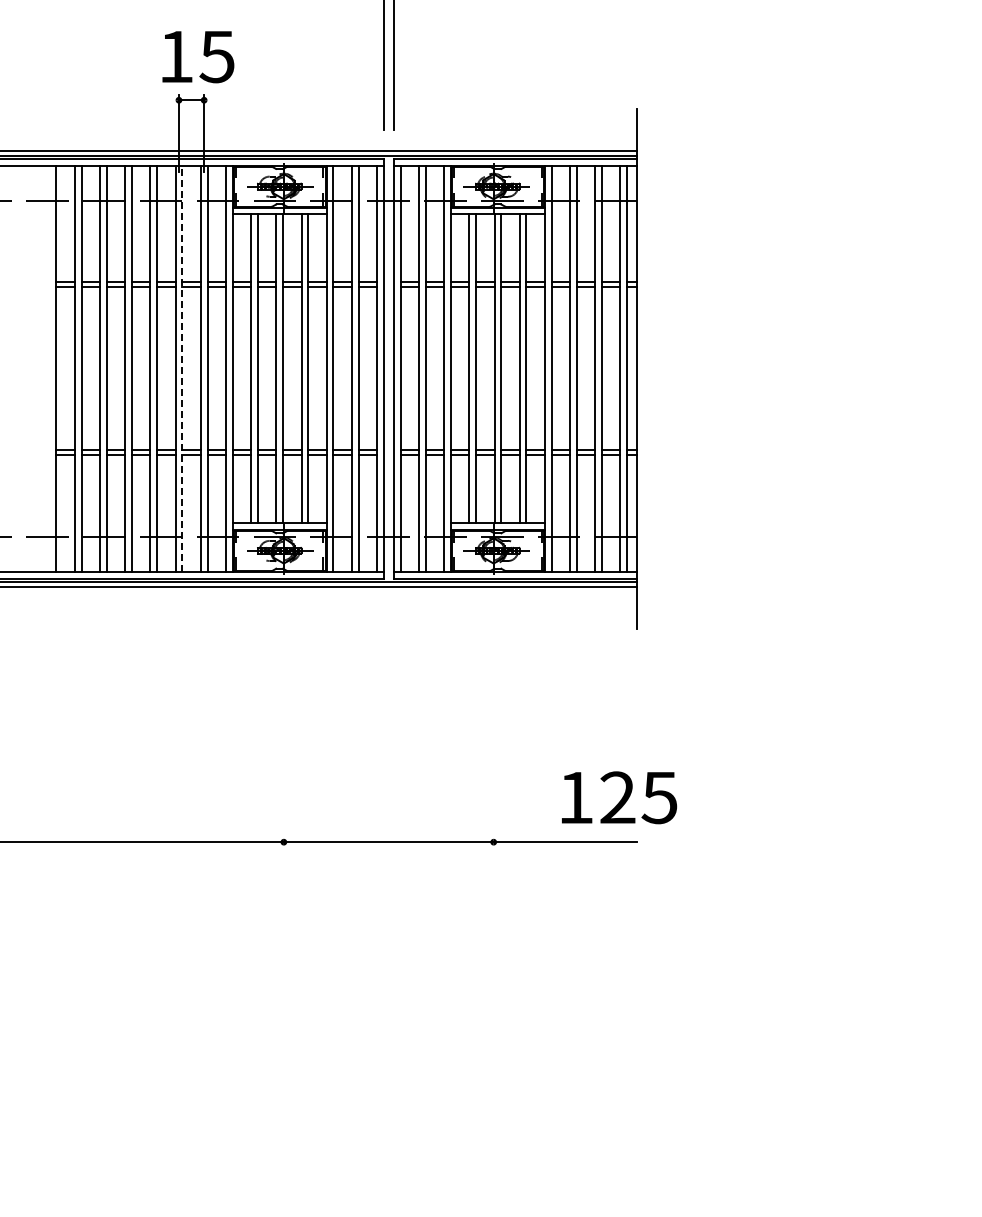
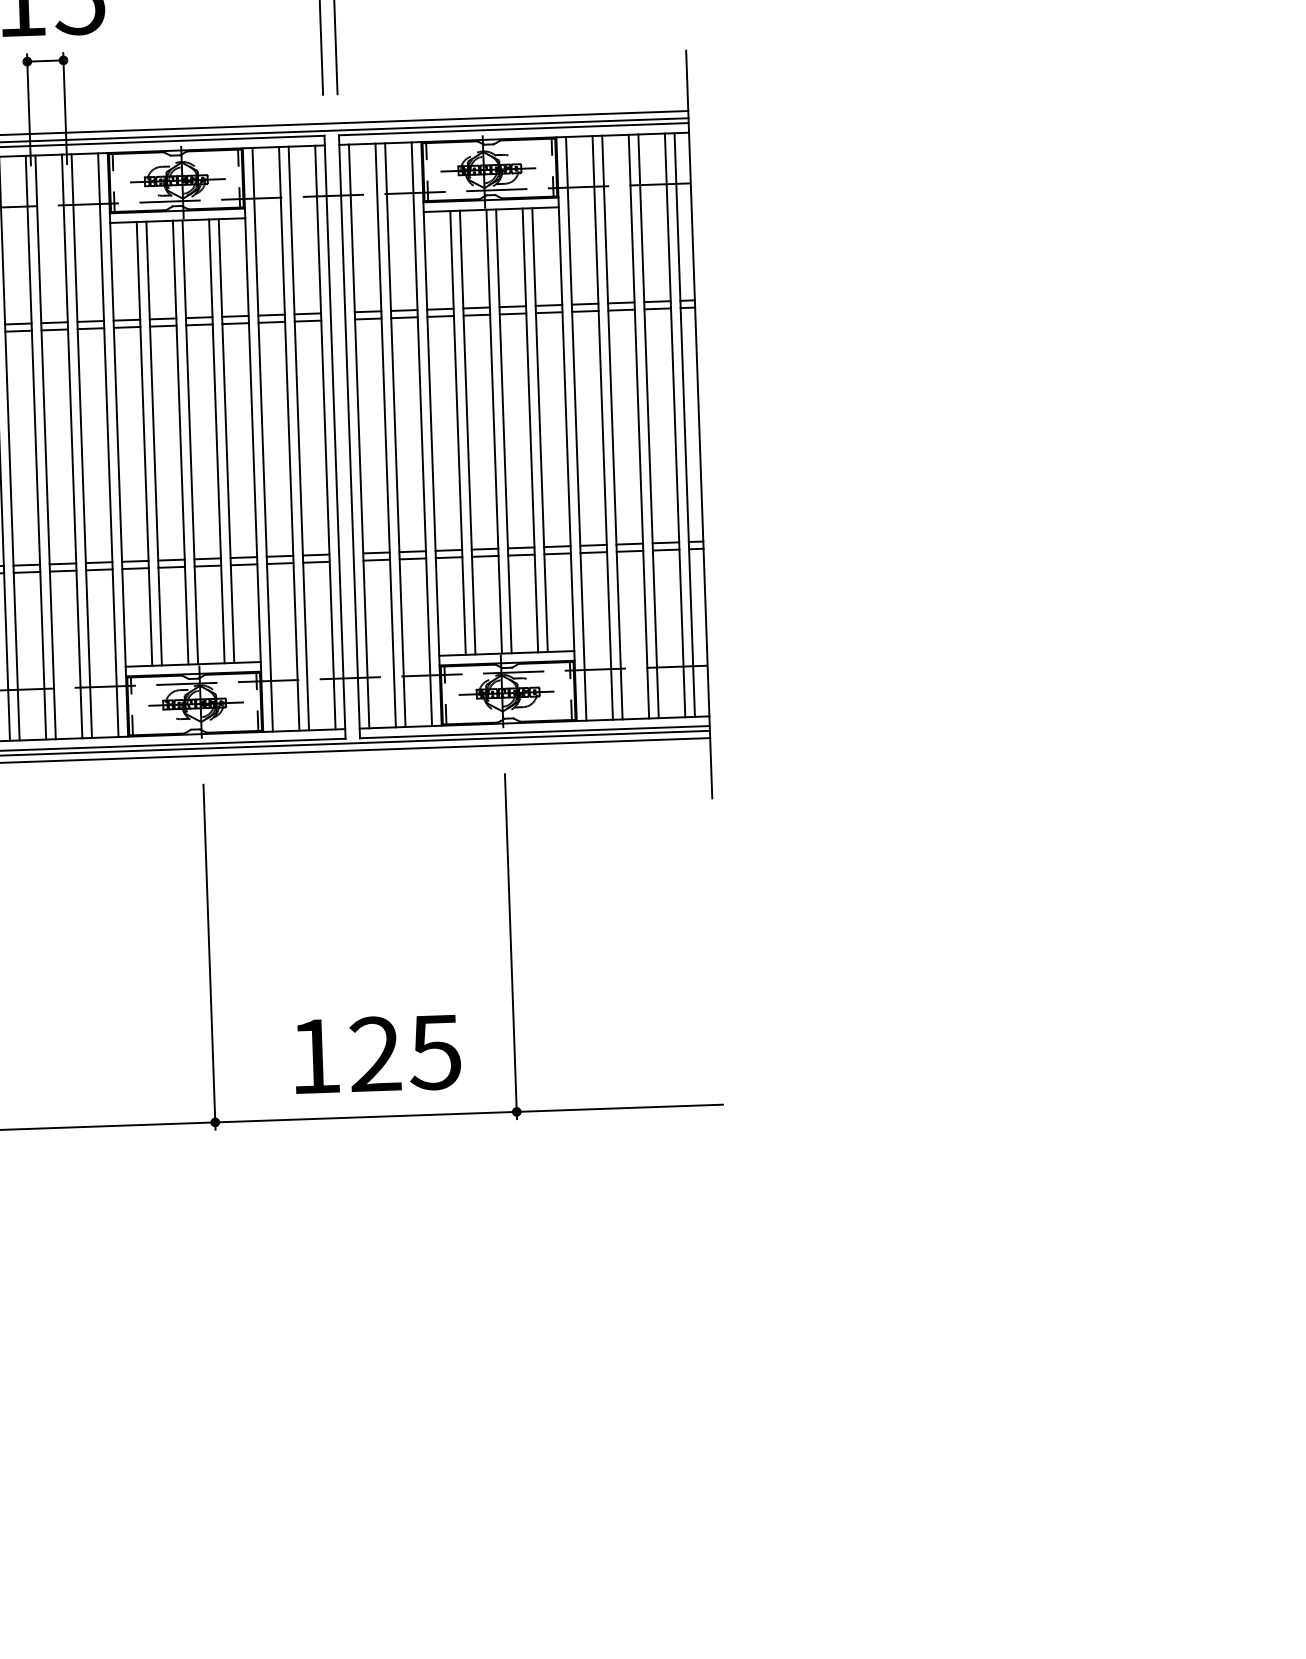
line: (182, 368) -> (45, 446), dashed -> solid
line: (283, 727) -> (208, 957), added
line: (493, 727) -> (510, 947), added
text: (619, 797) -> (377, 1053), moved

